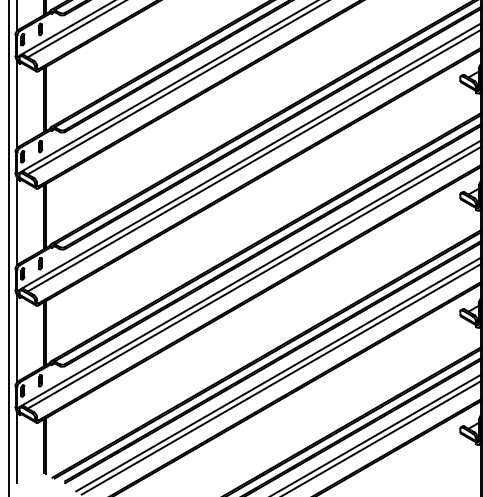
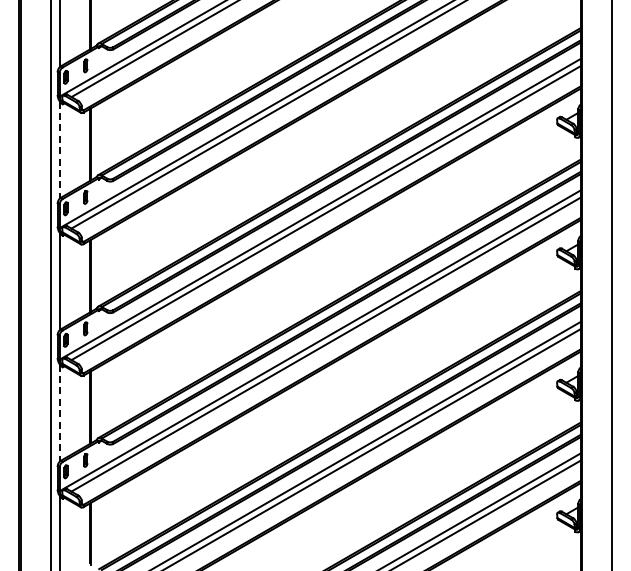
line: (17, 104) -> (59, 150), solid -> dashed
line: (17, 339) -> (59, 413), solid -> dashed

